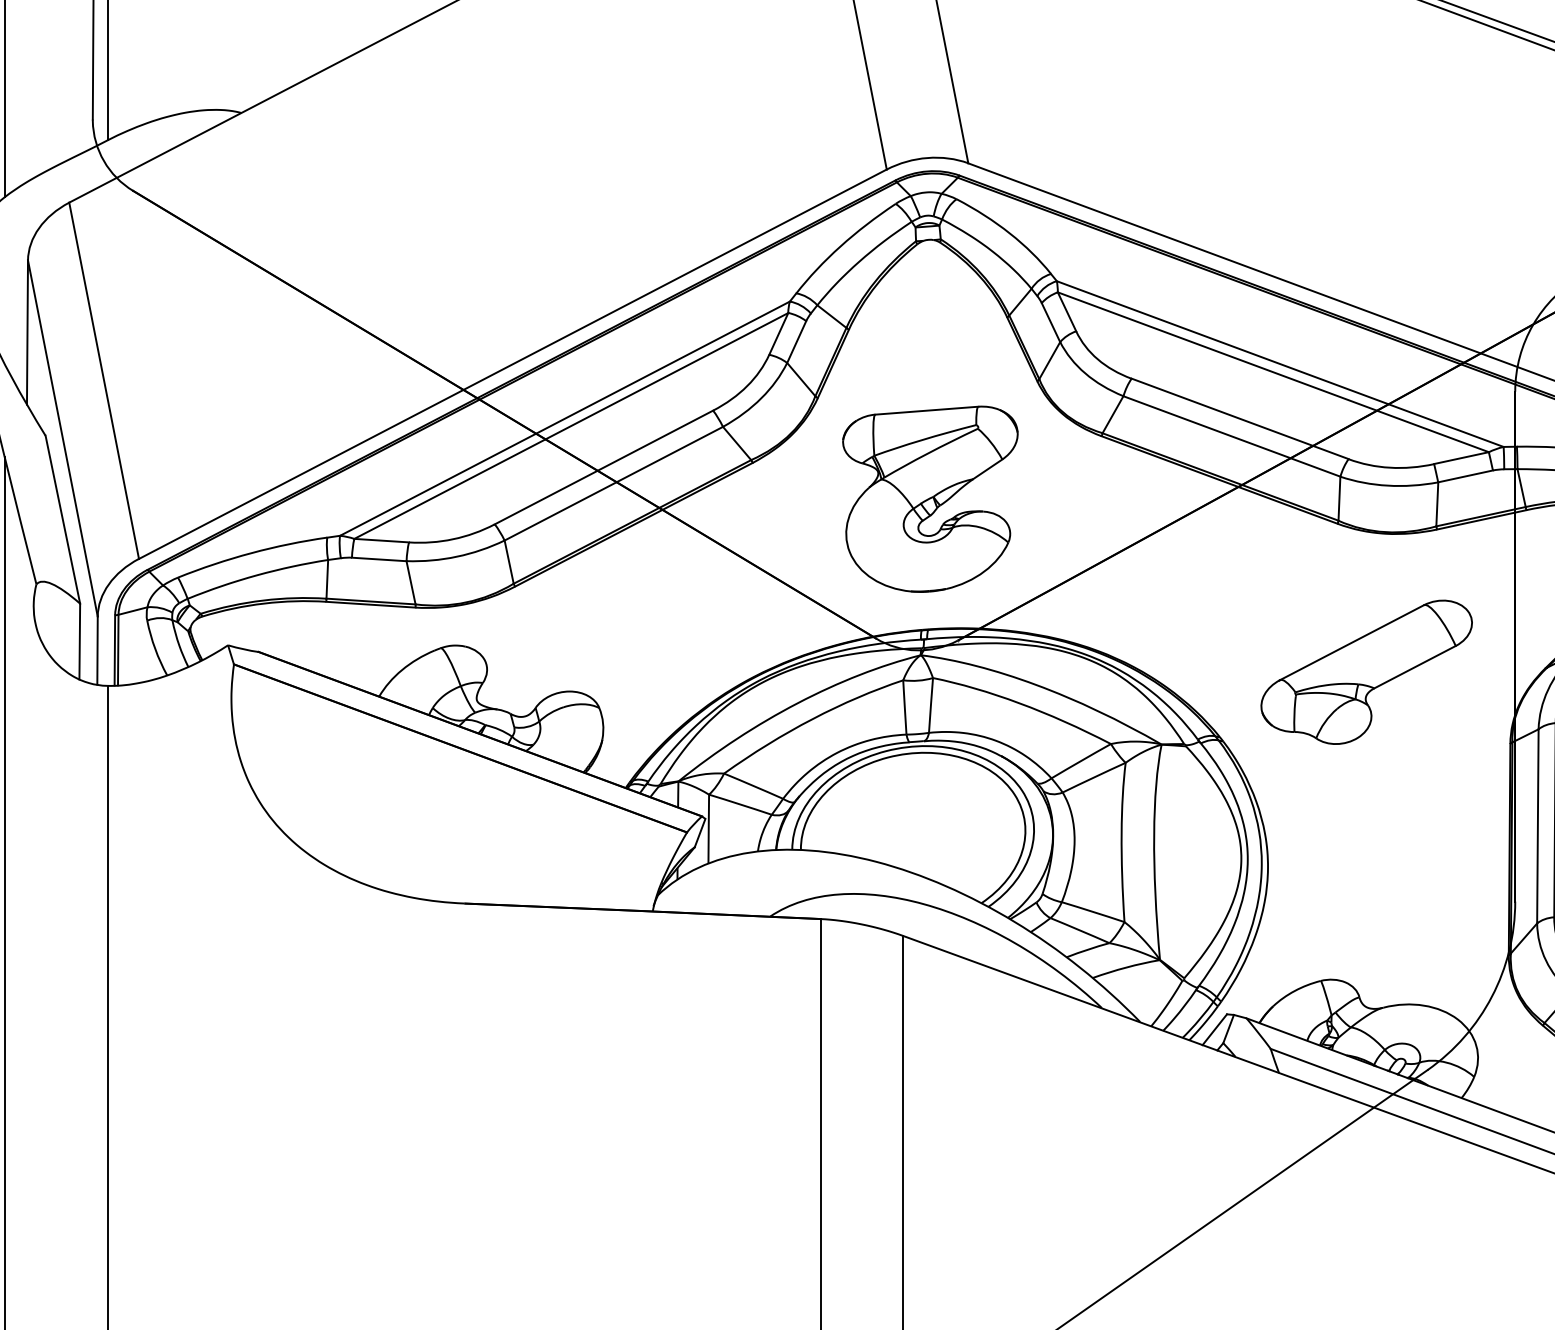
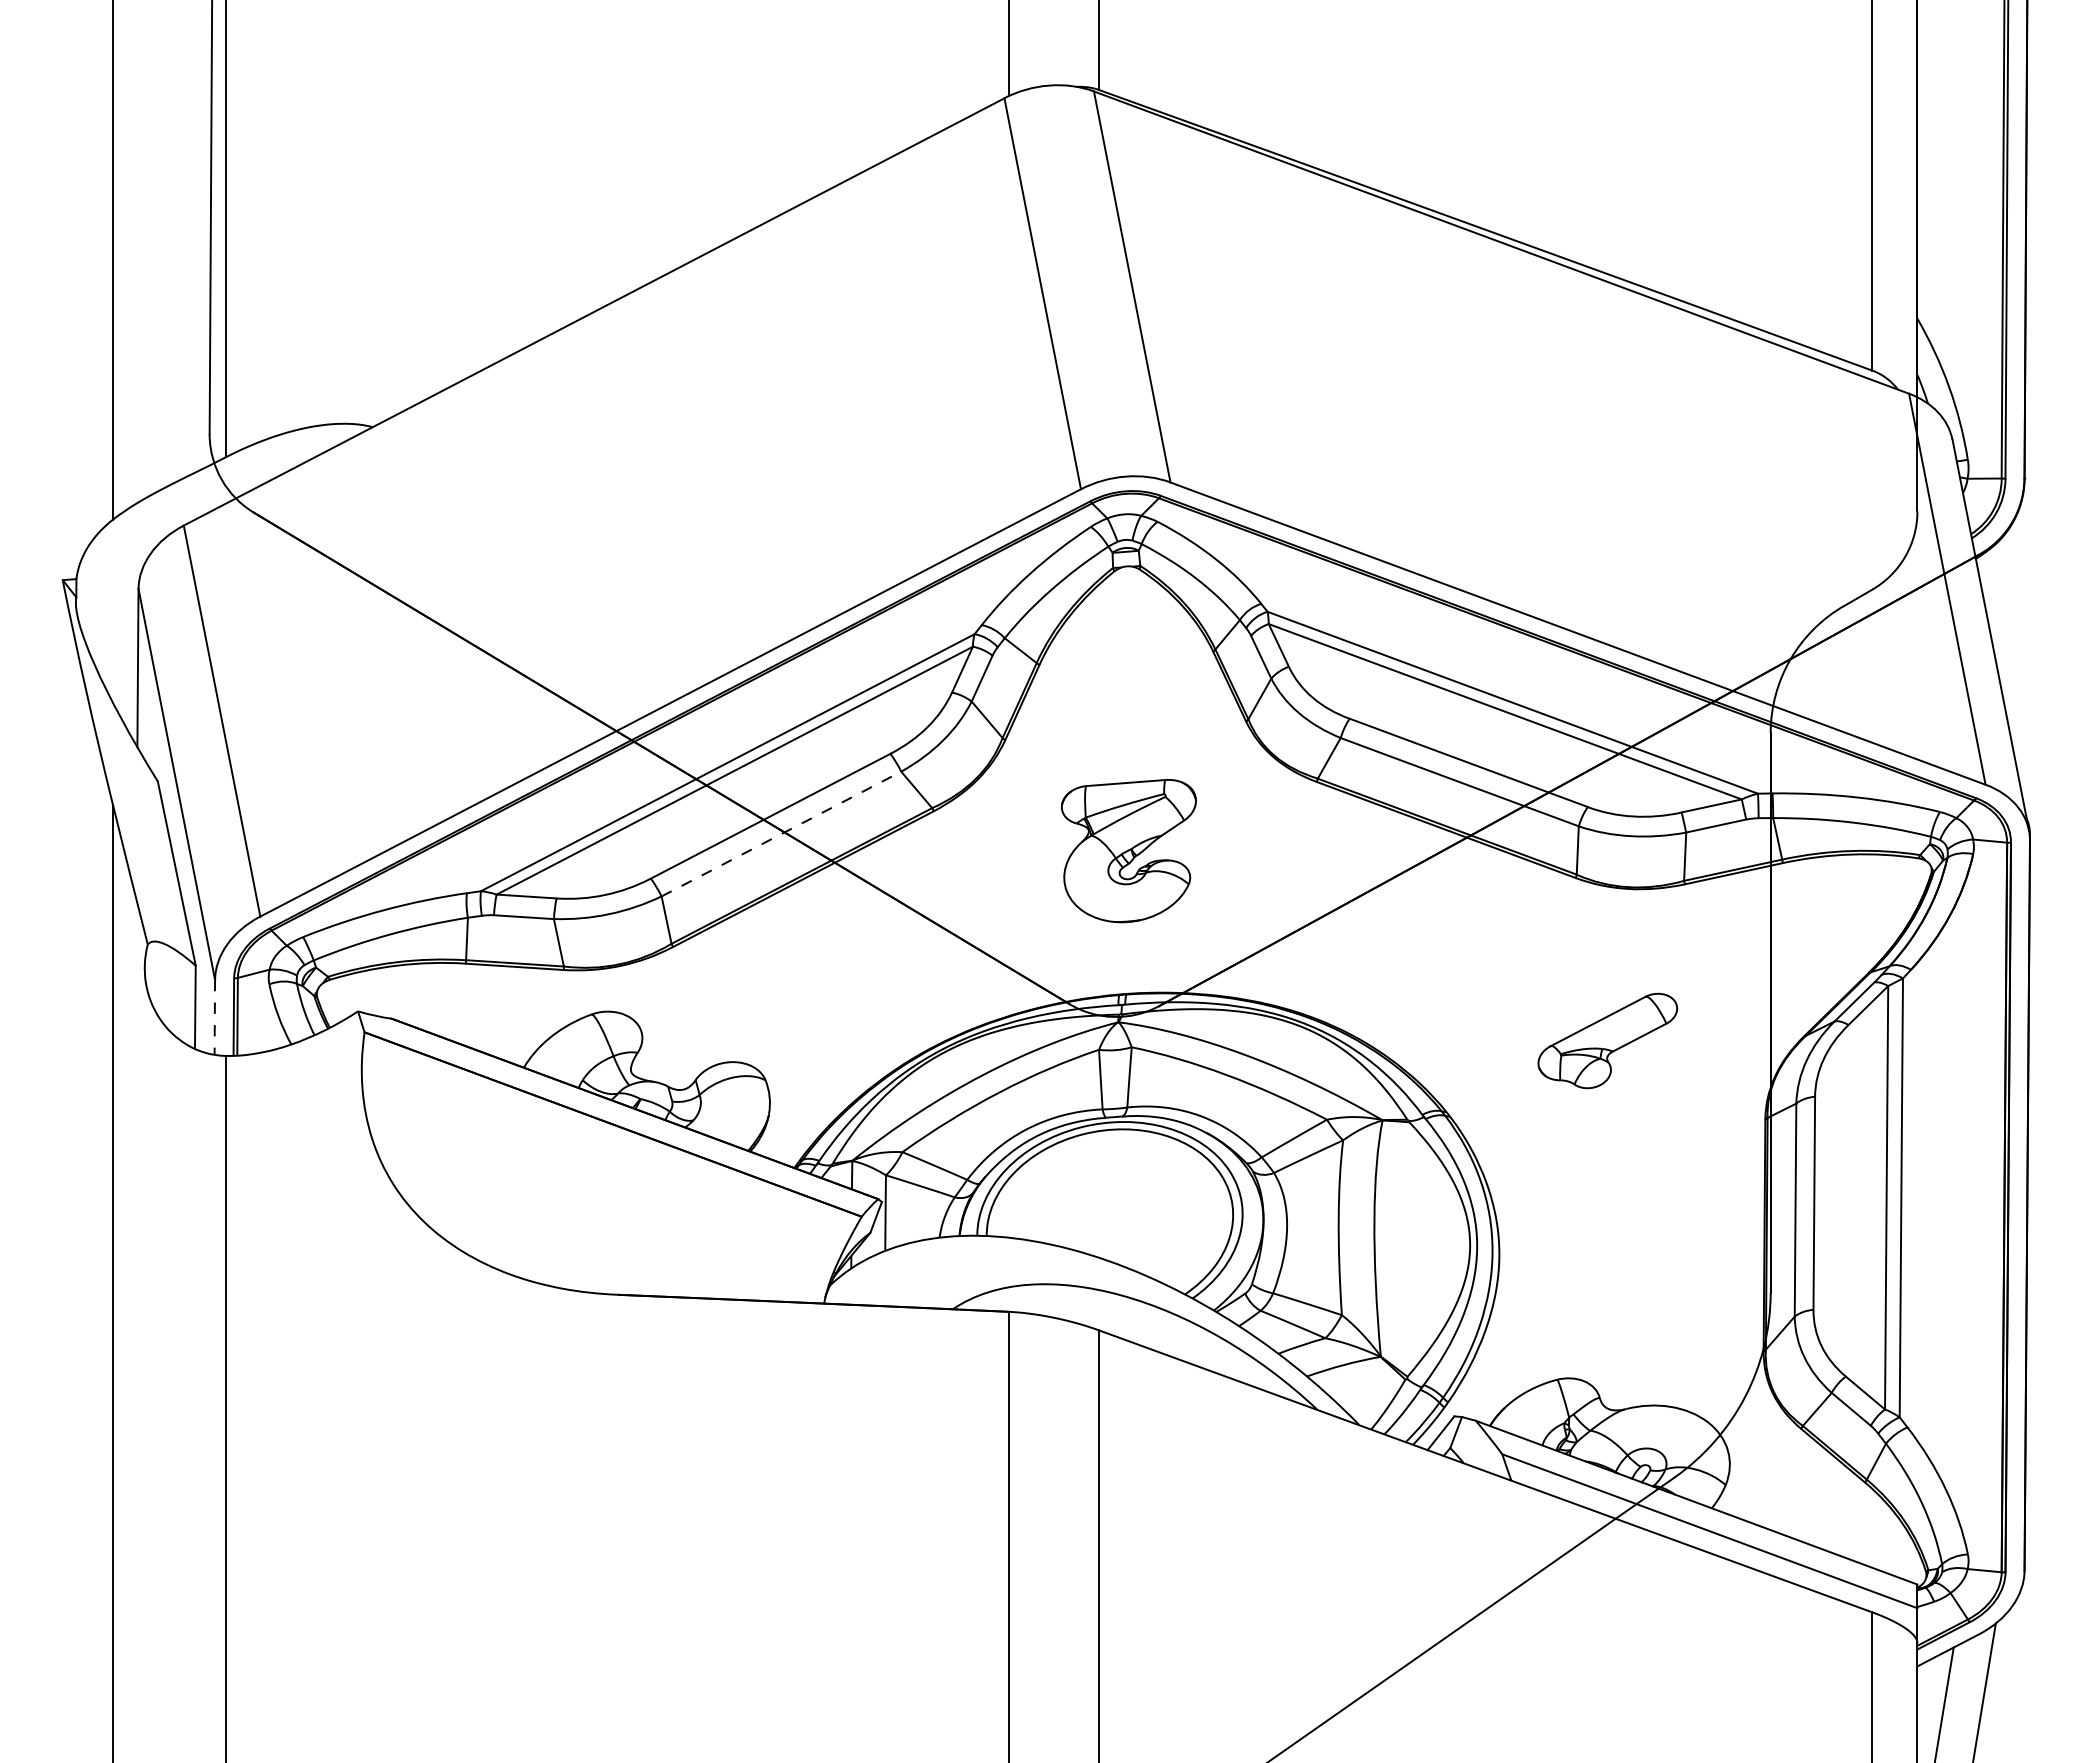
line: (613, 483) -> (781, 833), solid -> dashed
part: (930, 498) -> (1128, 850), size x0.7
line: (97, 650) -> (214, 1017), solid -> dashed
part: (1366, 671) -> (1607, 1040), size x0.6

